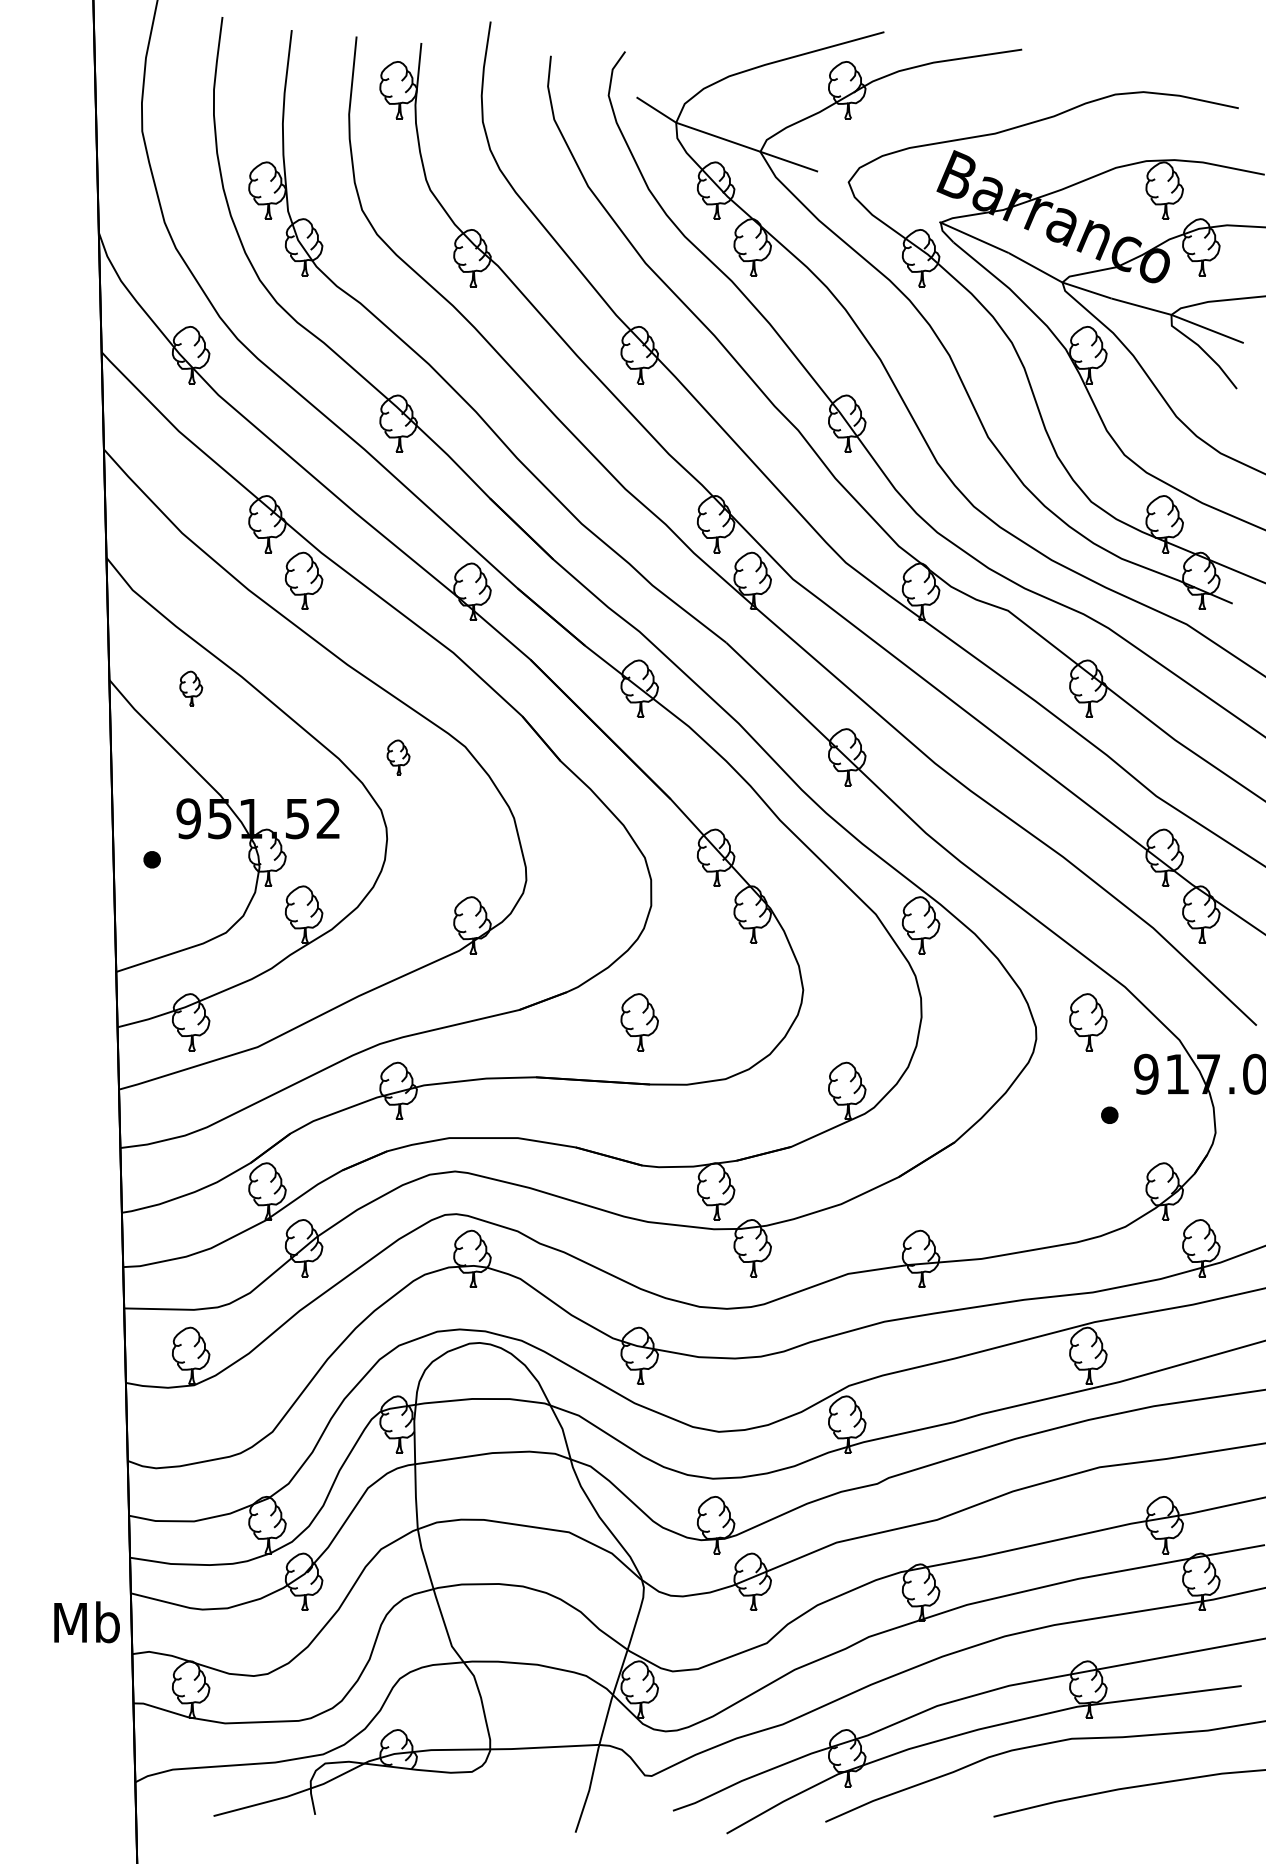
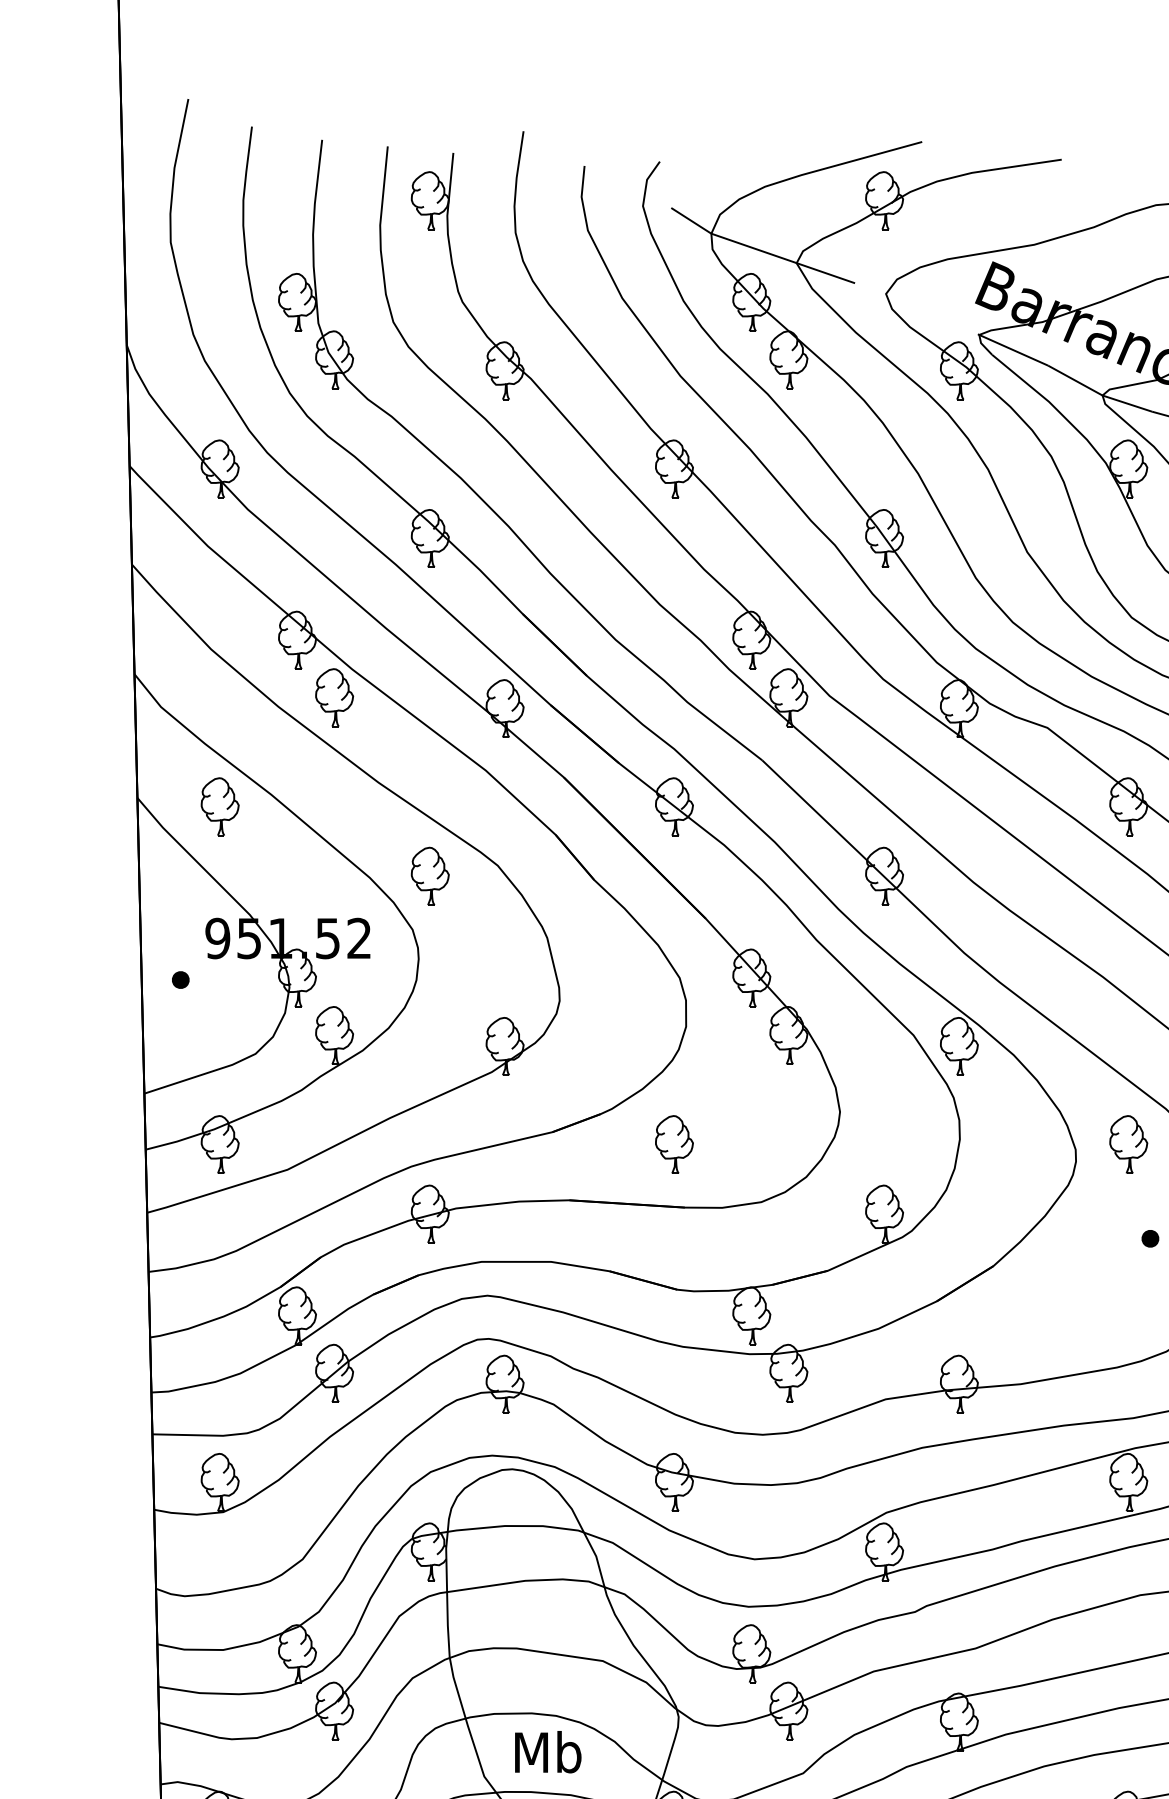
part: (191, 688) -> (220, 806), size x1.67
part: (398, 757) -> (430, 876), size x1.67
text: (86, 1622) -> (547, 1752), moved

